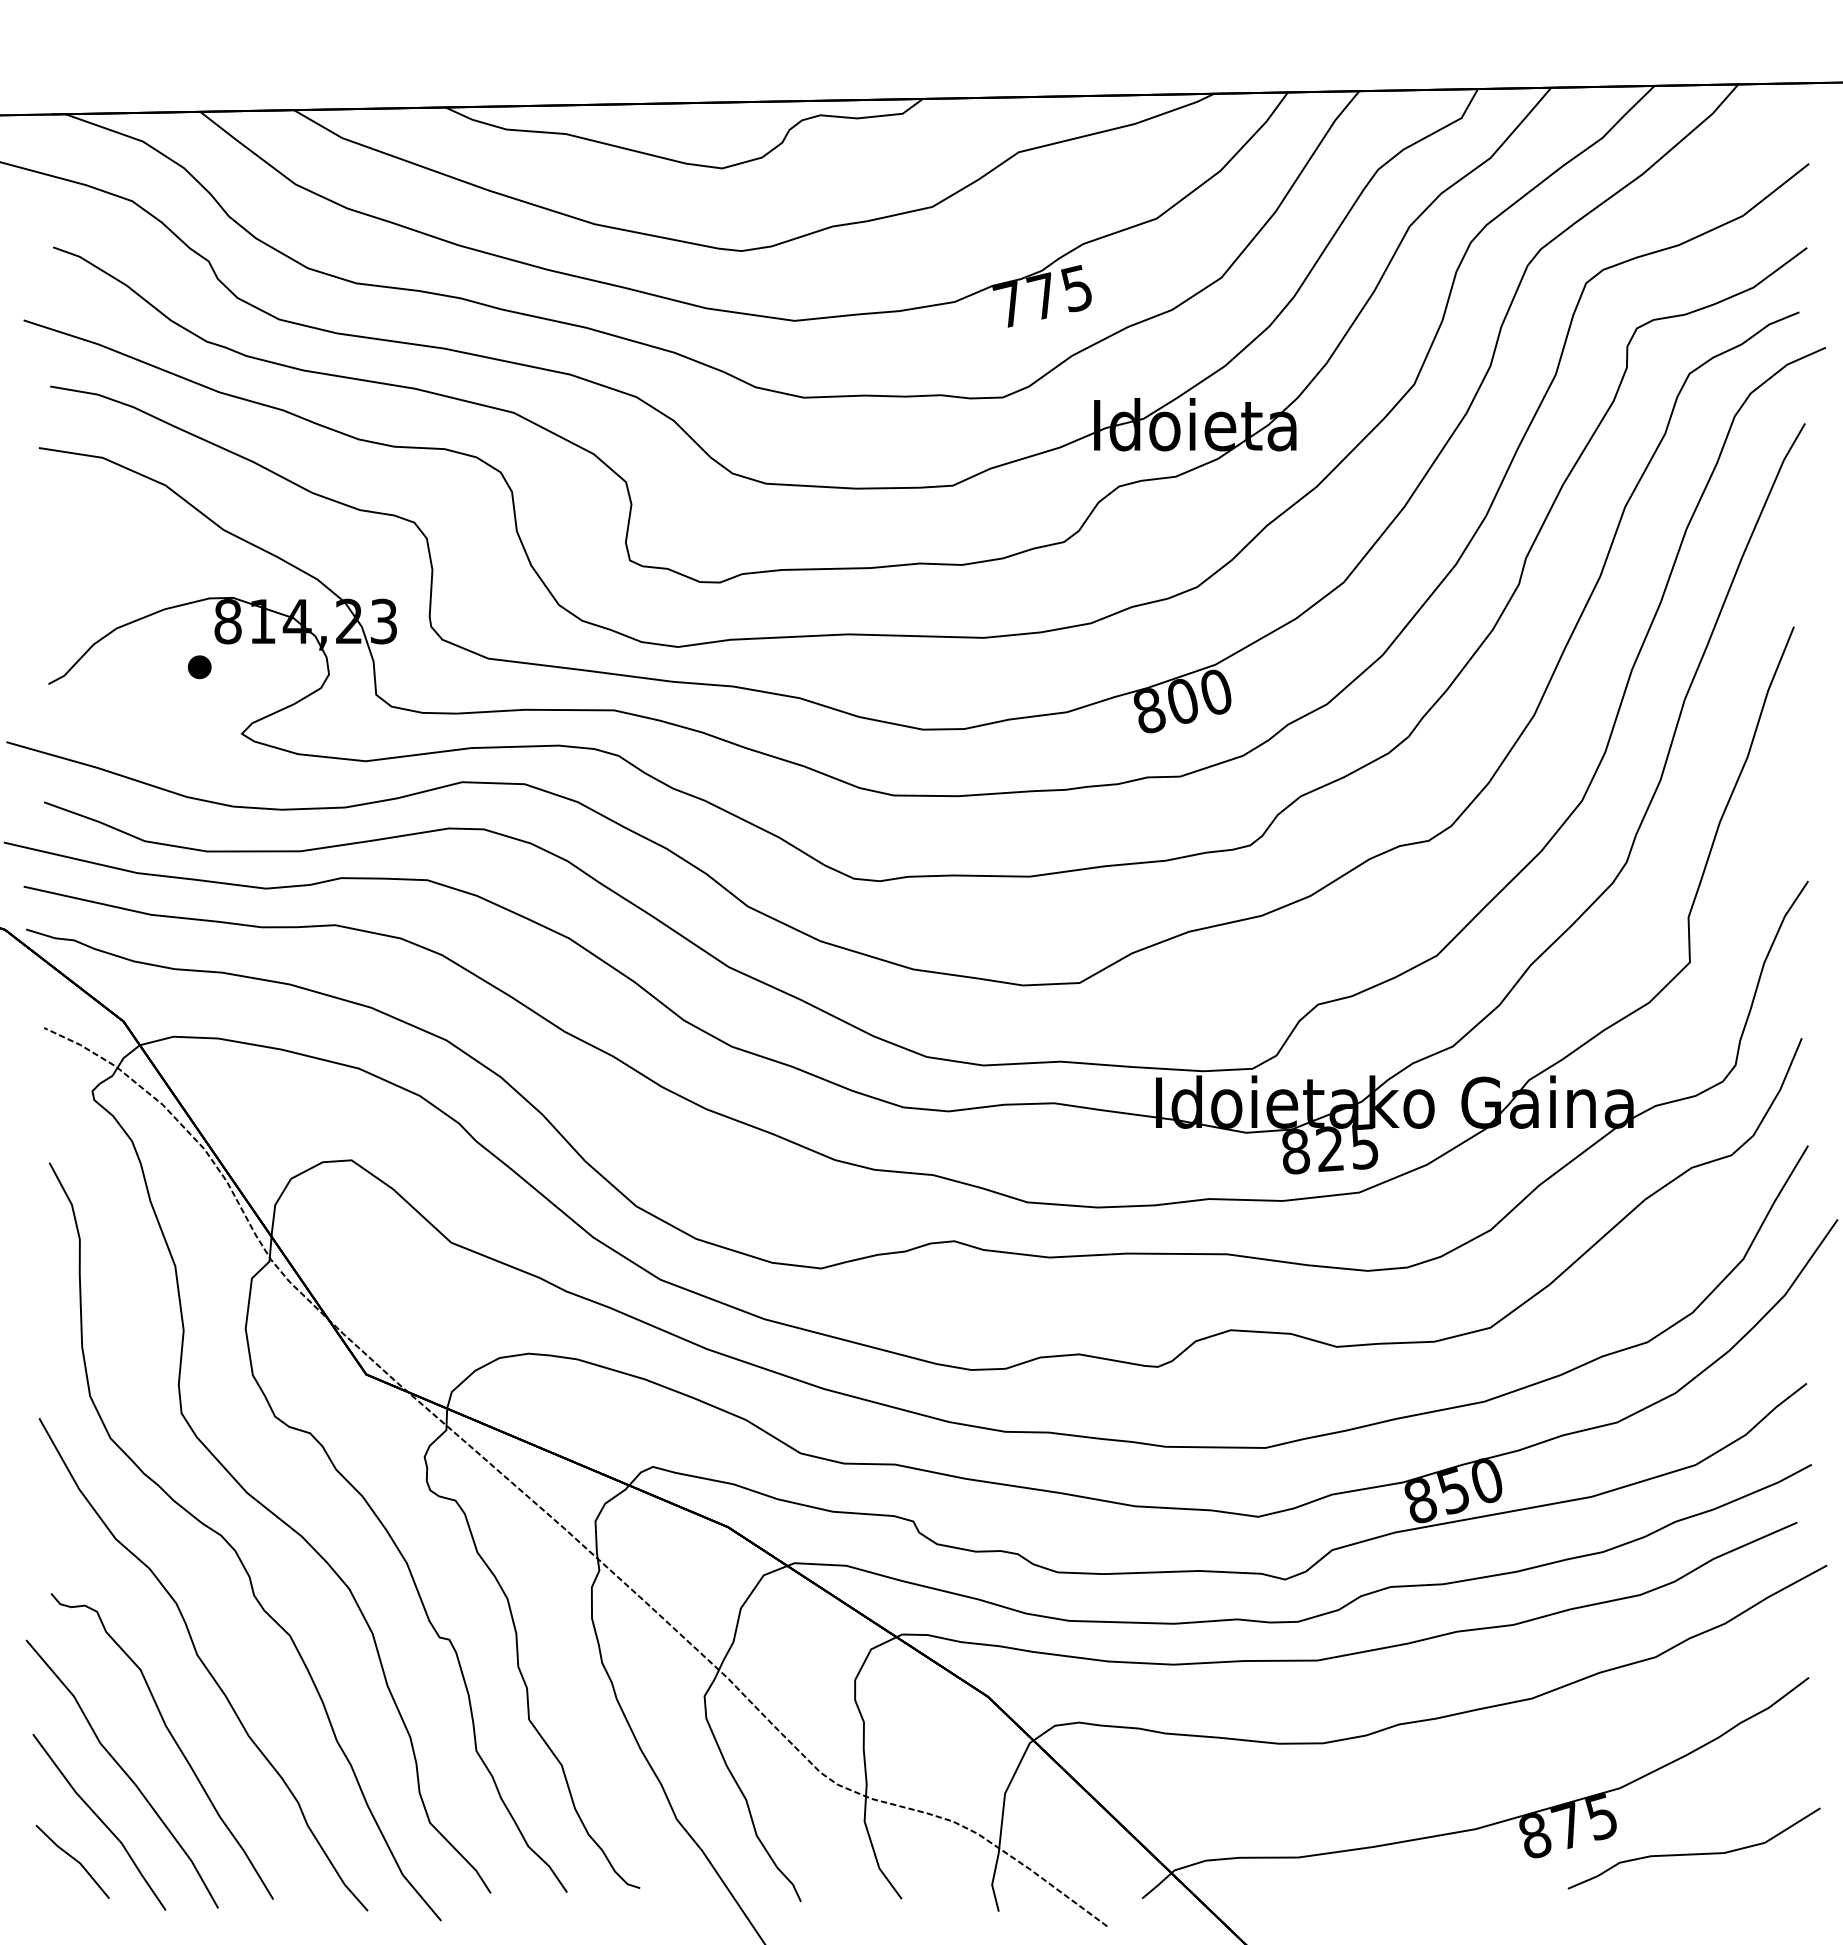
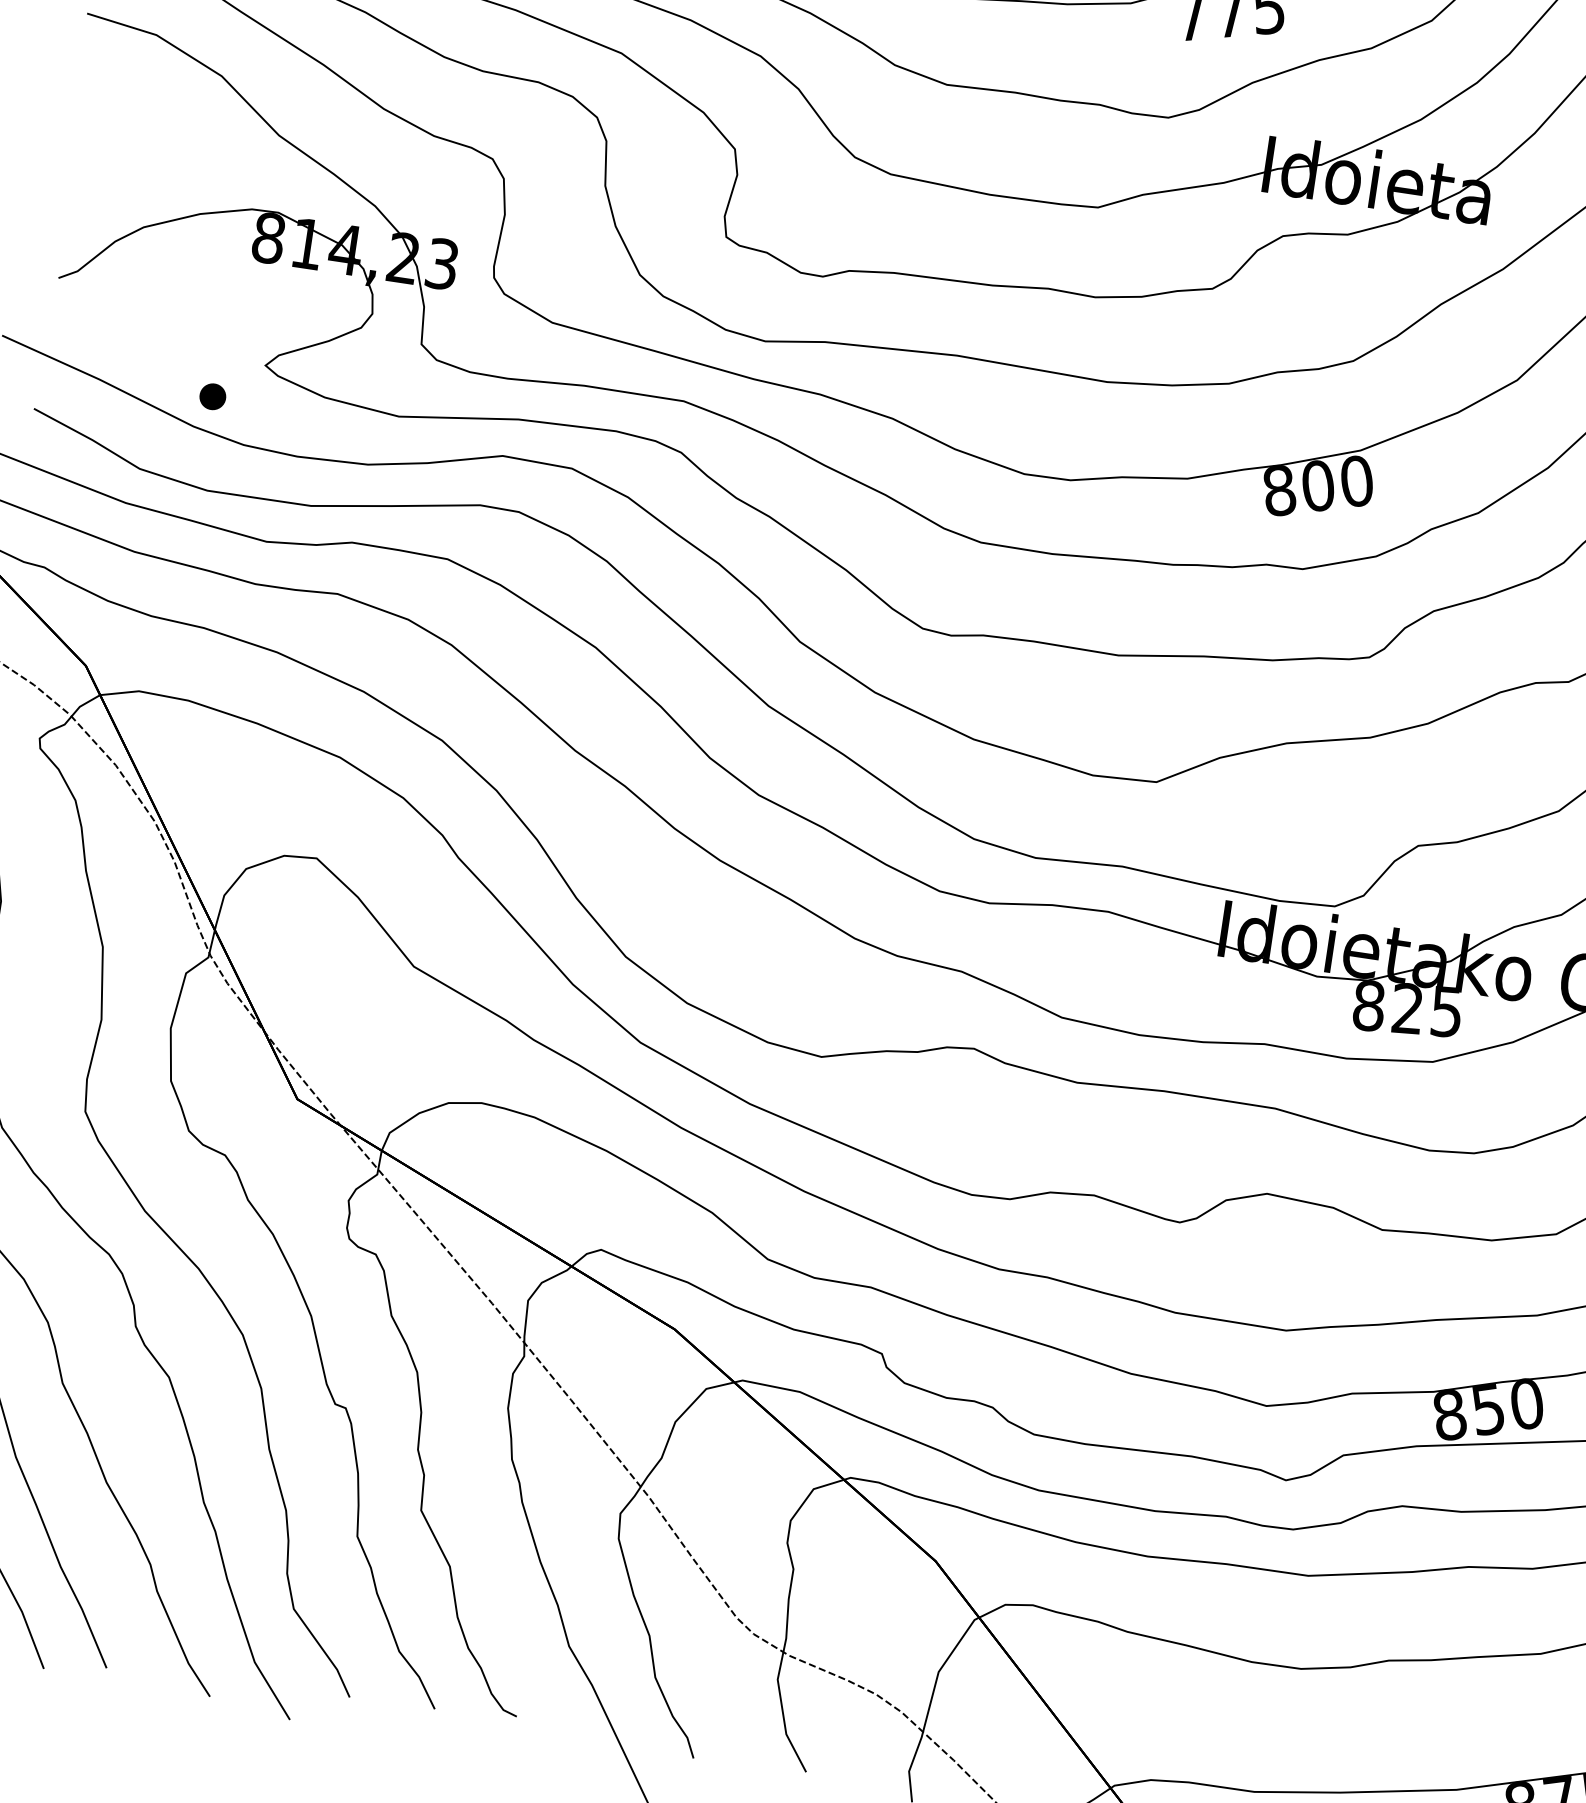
part: (199, 667) -> (212, 396), moved

